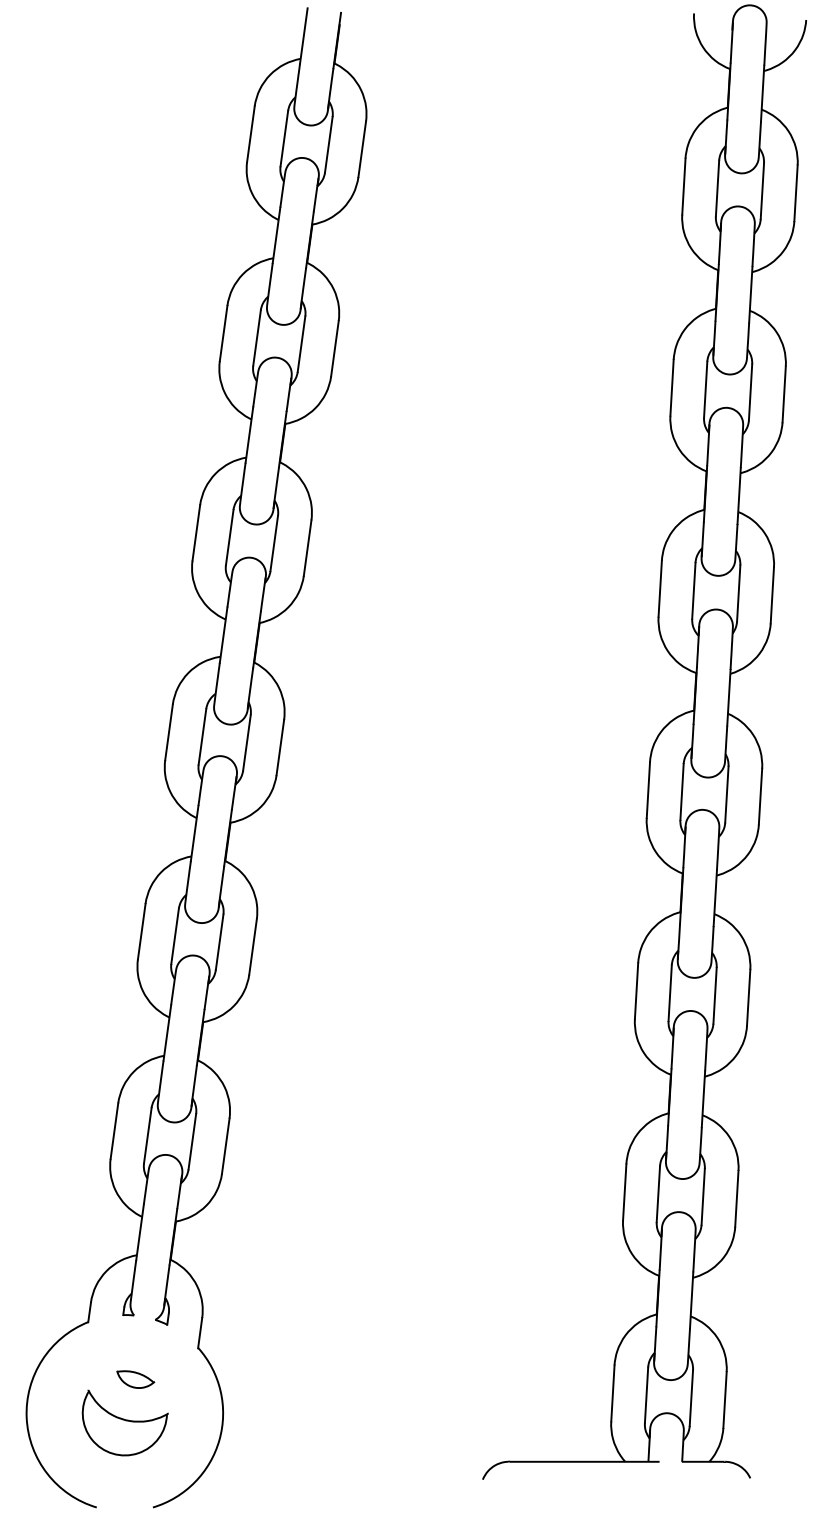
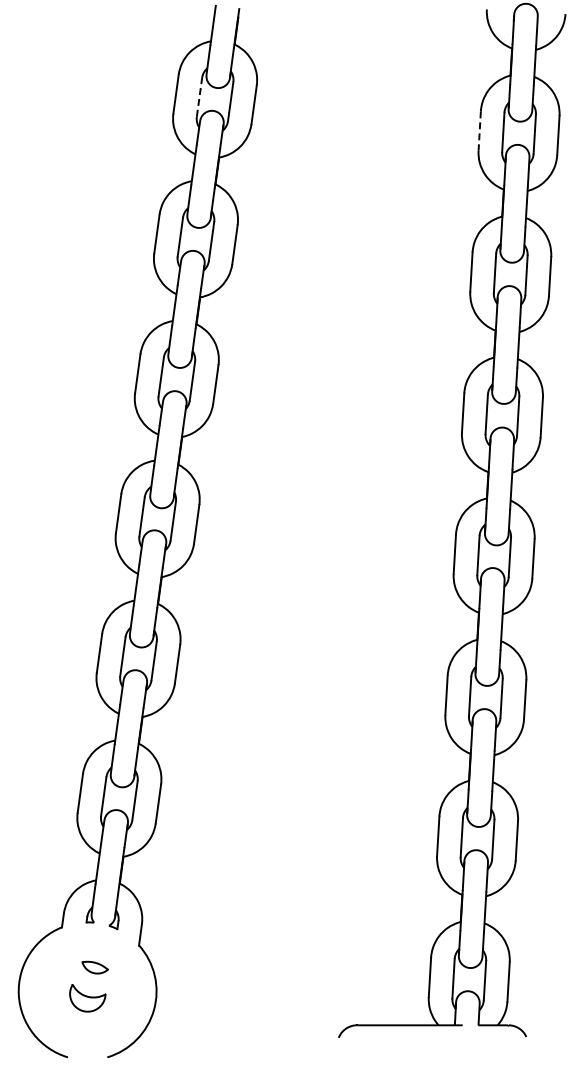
line: (284, 138) -> (199, 97), solid -> dashed
line: (683, 185) -> (479, 130), solid -> dashed
part: (124, 1422) -> (87, 997), size x0.6

